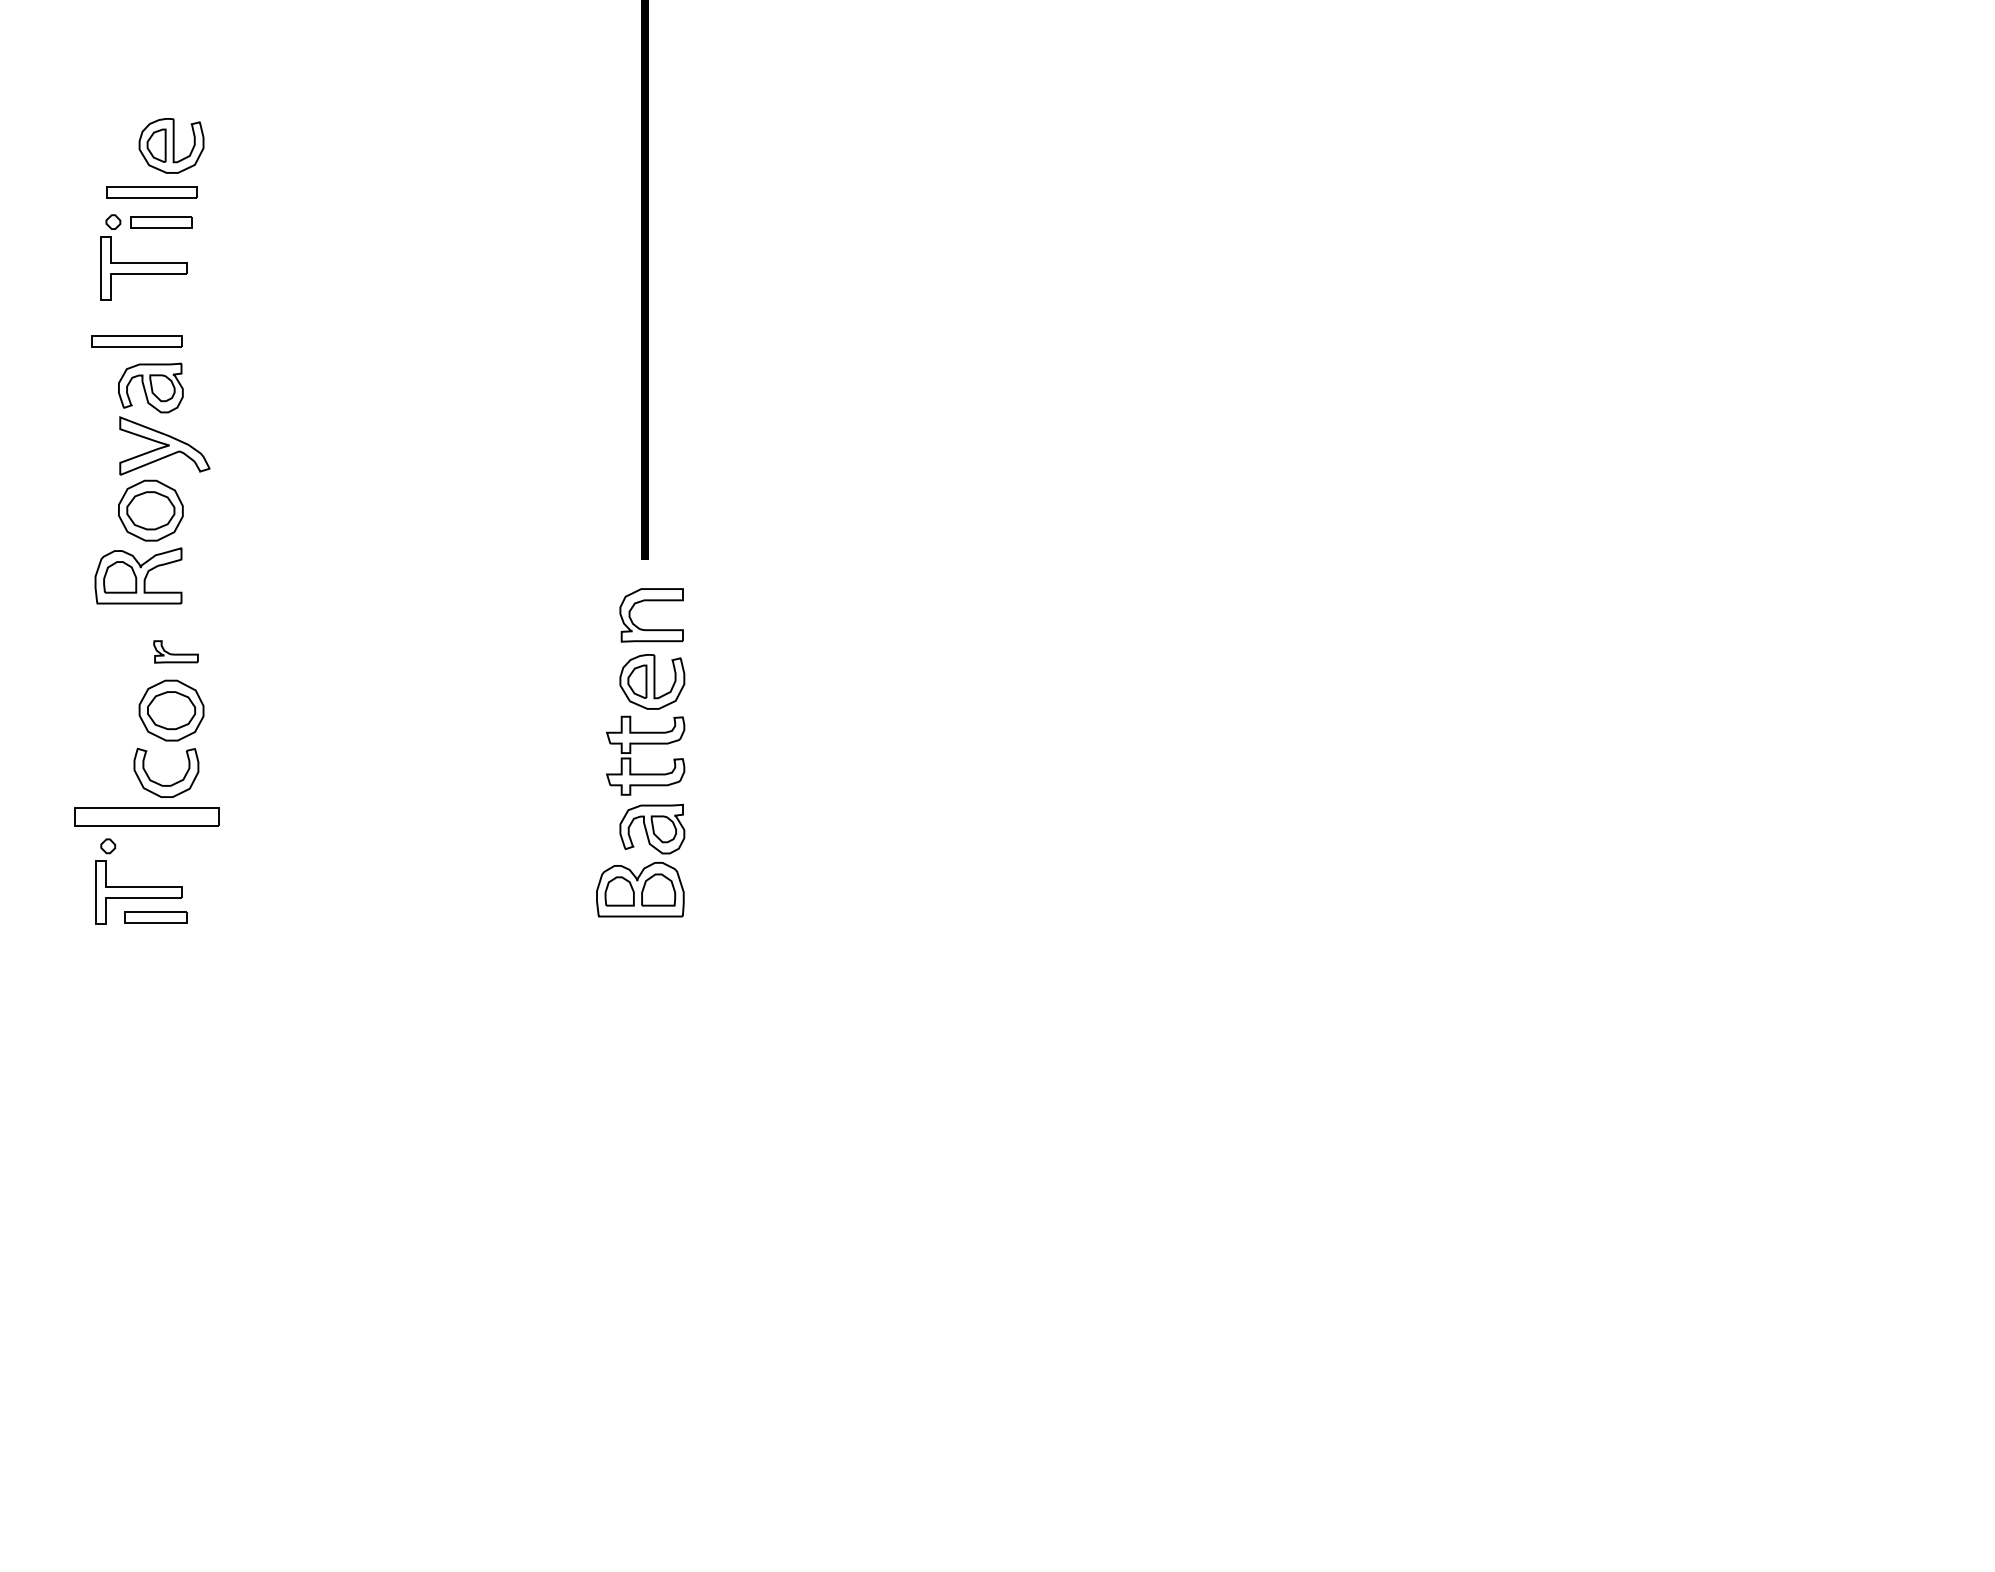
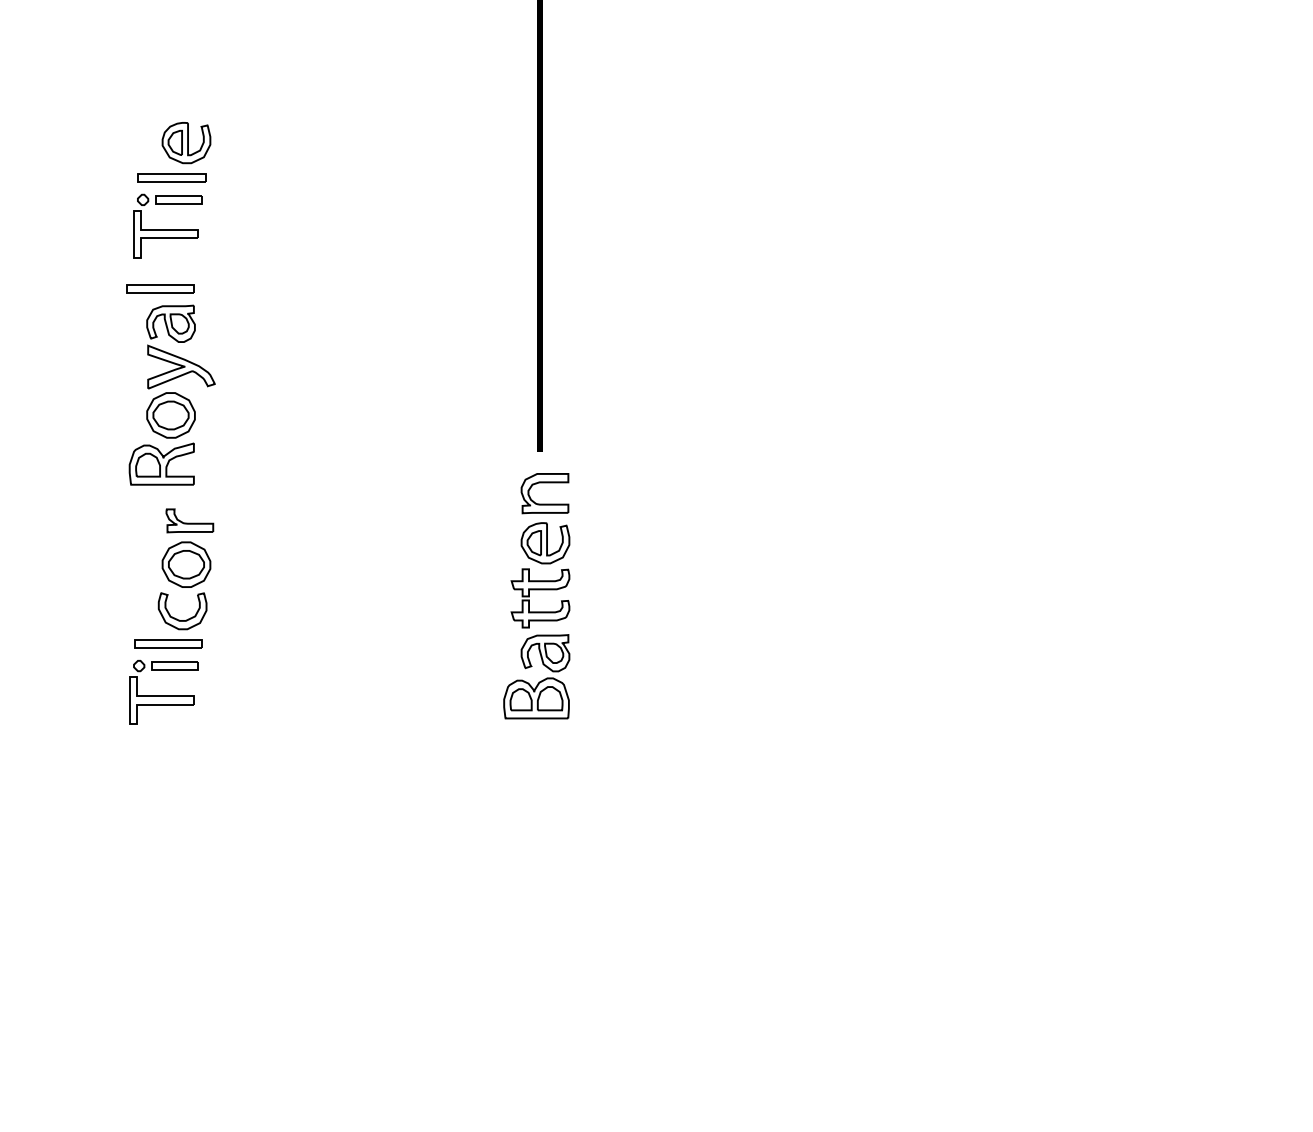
part: (175, 651) -> (189, 520), size x1.43
part: (146, 816) -> (167, 643), size x0.62
part: (155, 917) -> (174, 666), moved

